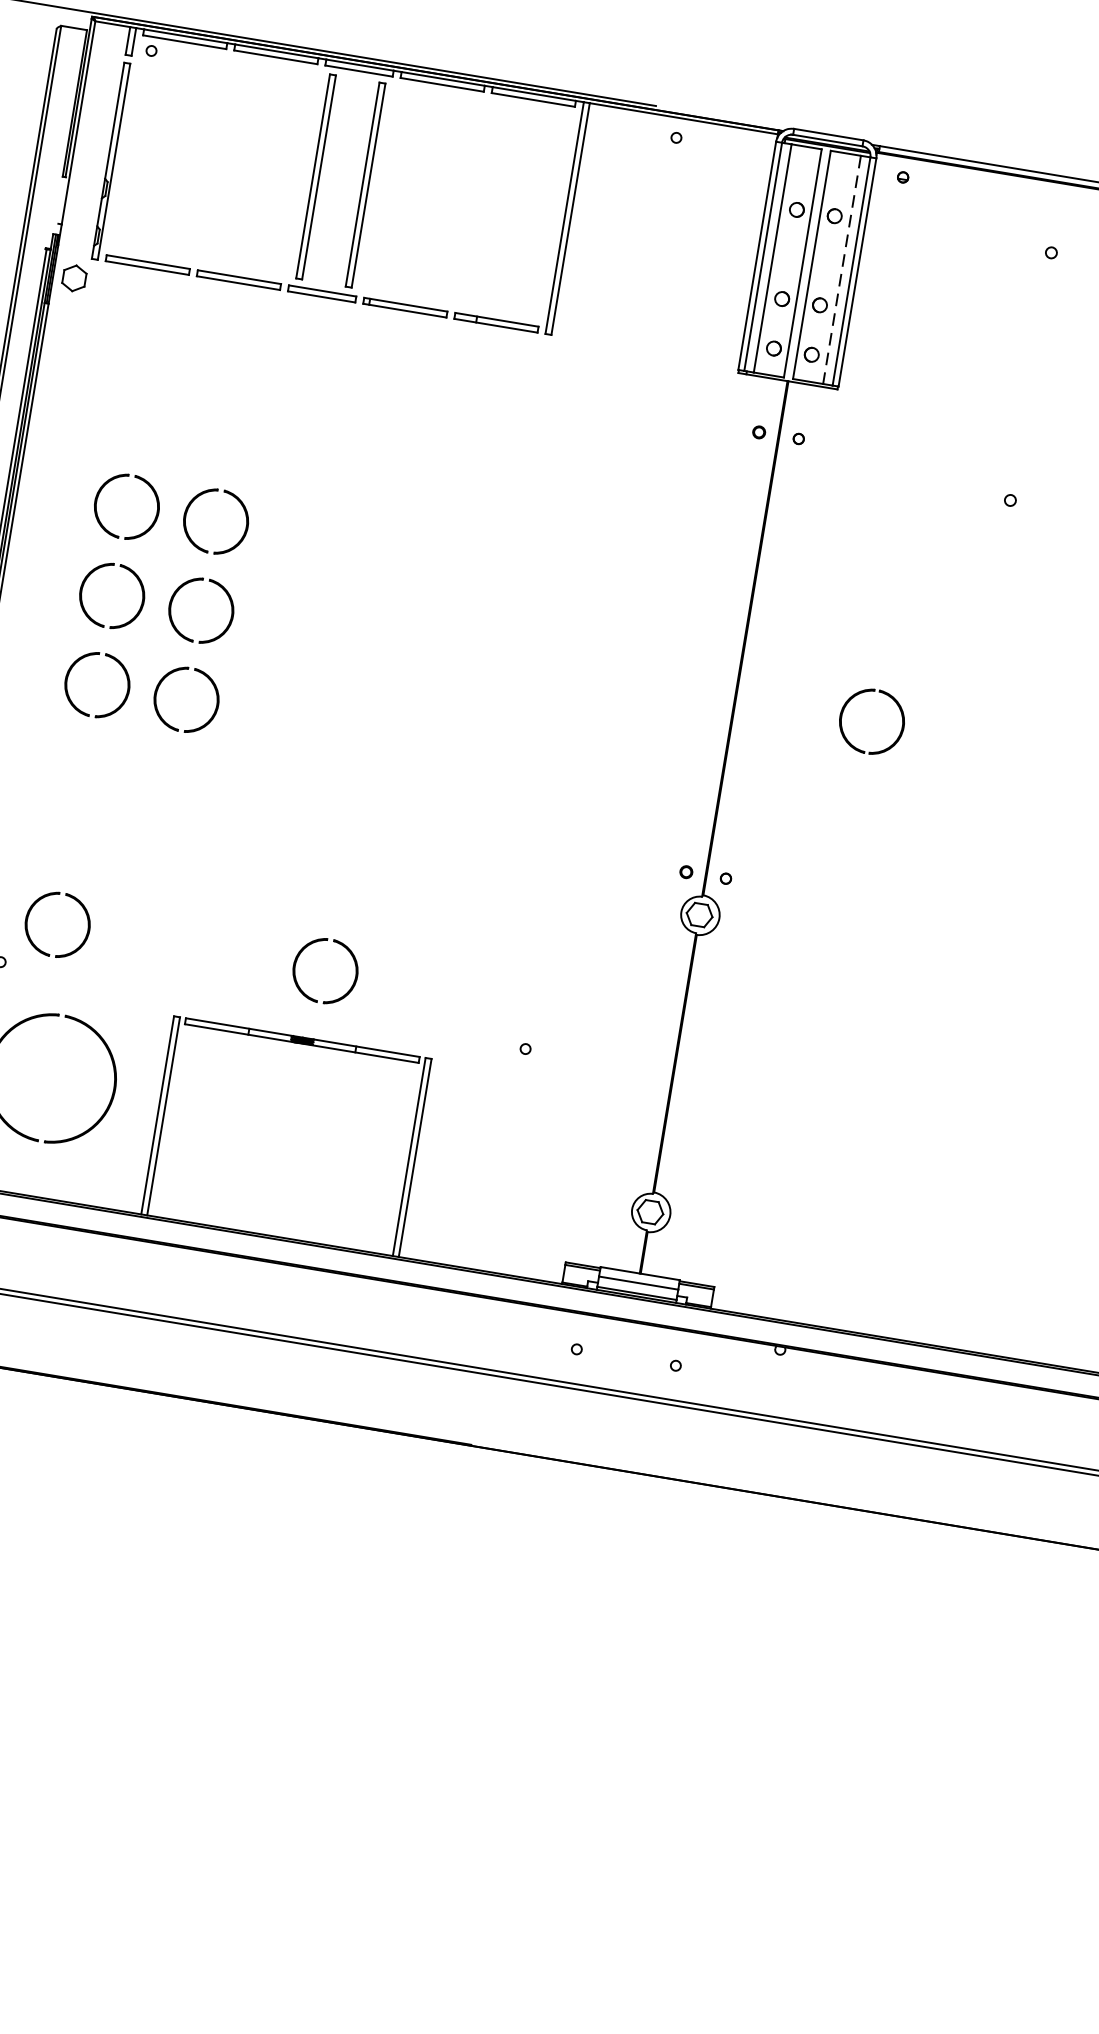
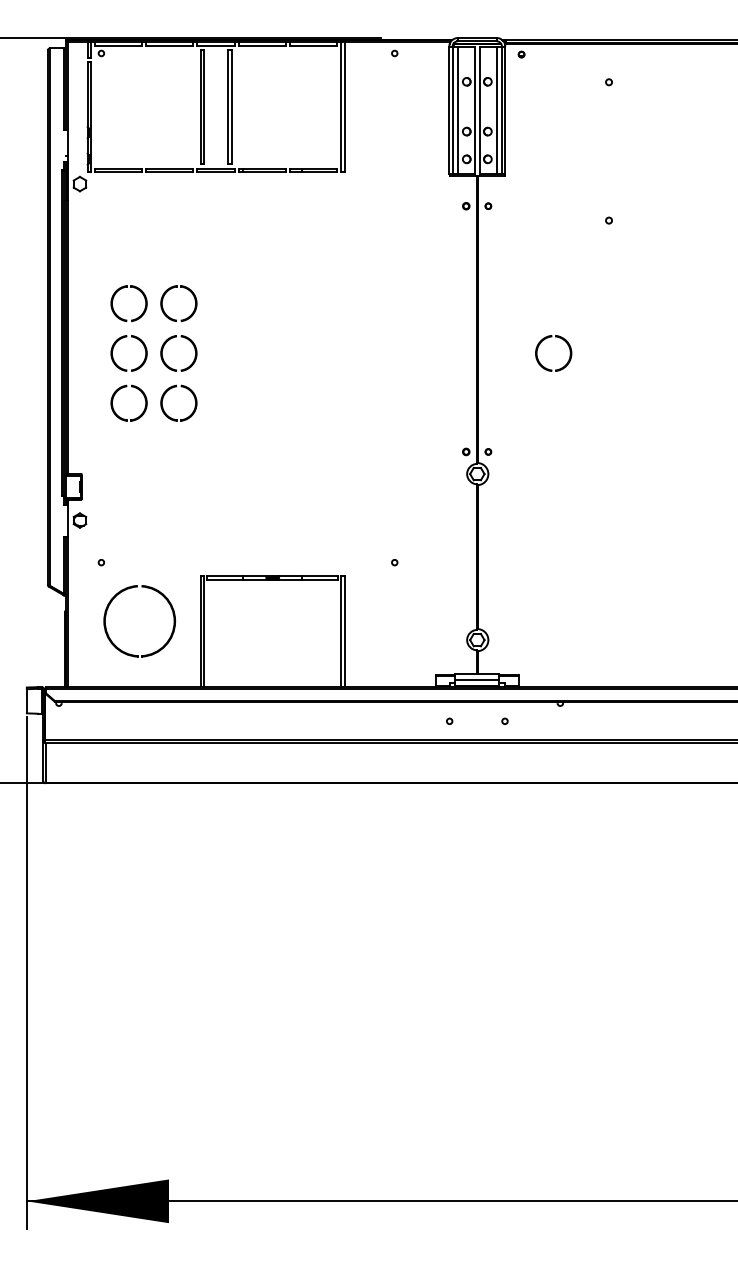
line: (841, 270) -> (496, 110), dashed -> solid
part: (42, 900) -> (118, 525), removed
part: (312, 945) -> (269, 525), removed

